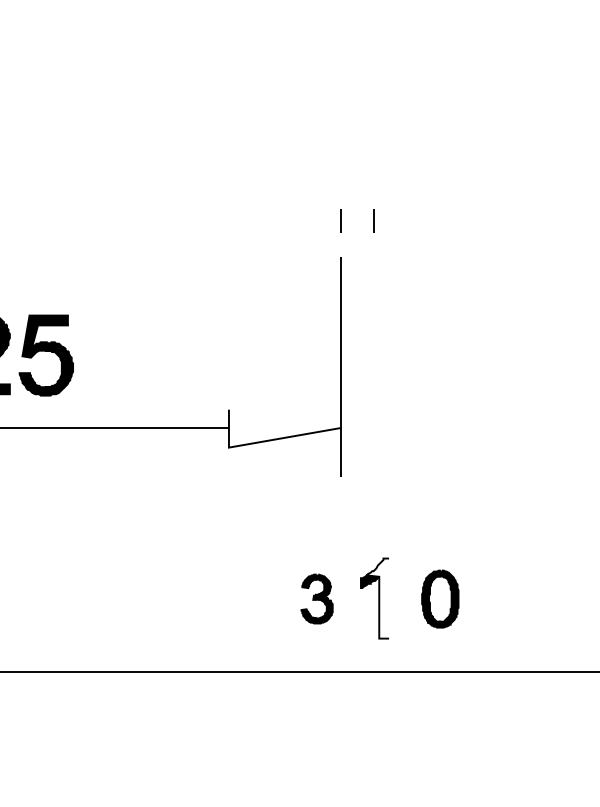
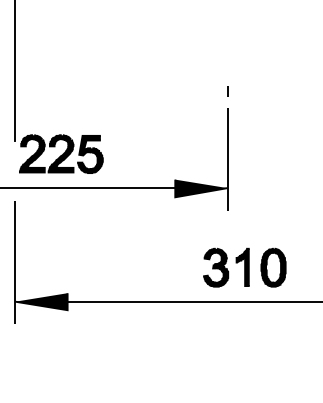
curve: (373, 220) -> (242, 91), removed
fill: (285, 428) -> (201, 188), added
part: (317, 598) -> (216, 267), size x1.67
fill: (377, 598) -> (244, 267), added
part: (440, 598) -> (273, 267), size x1.43

